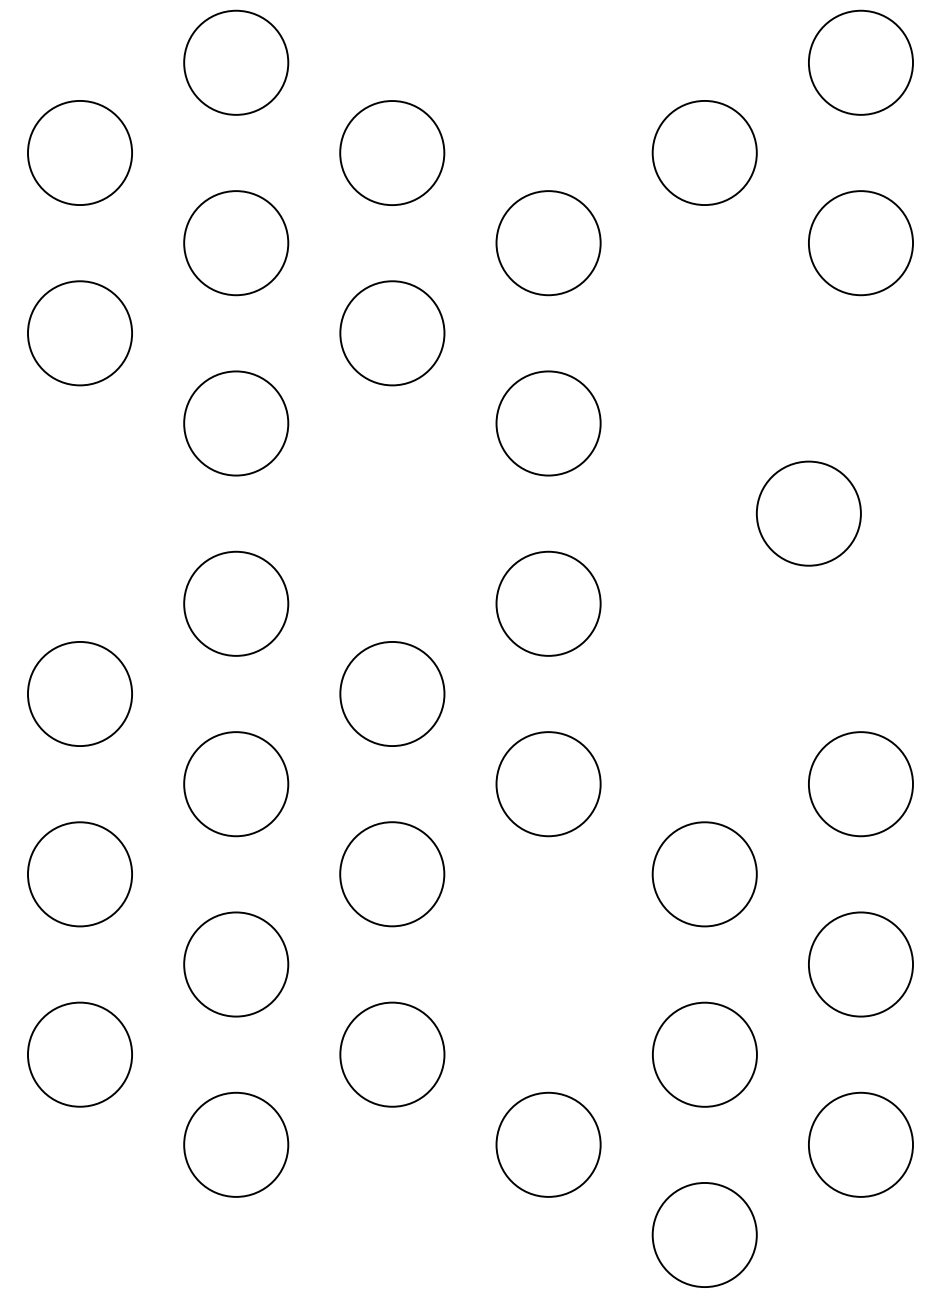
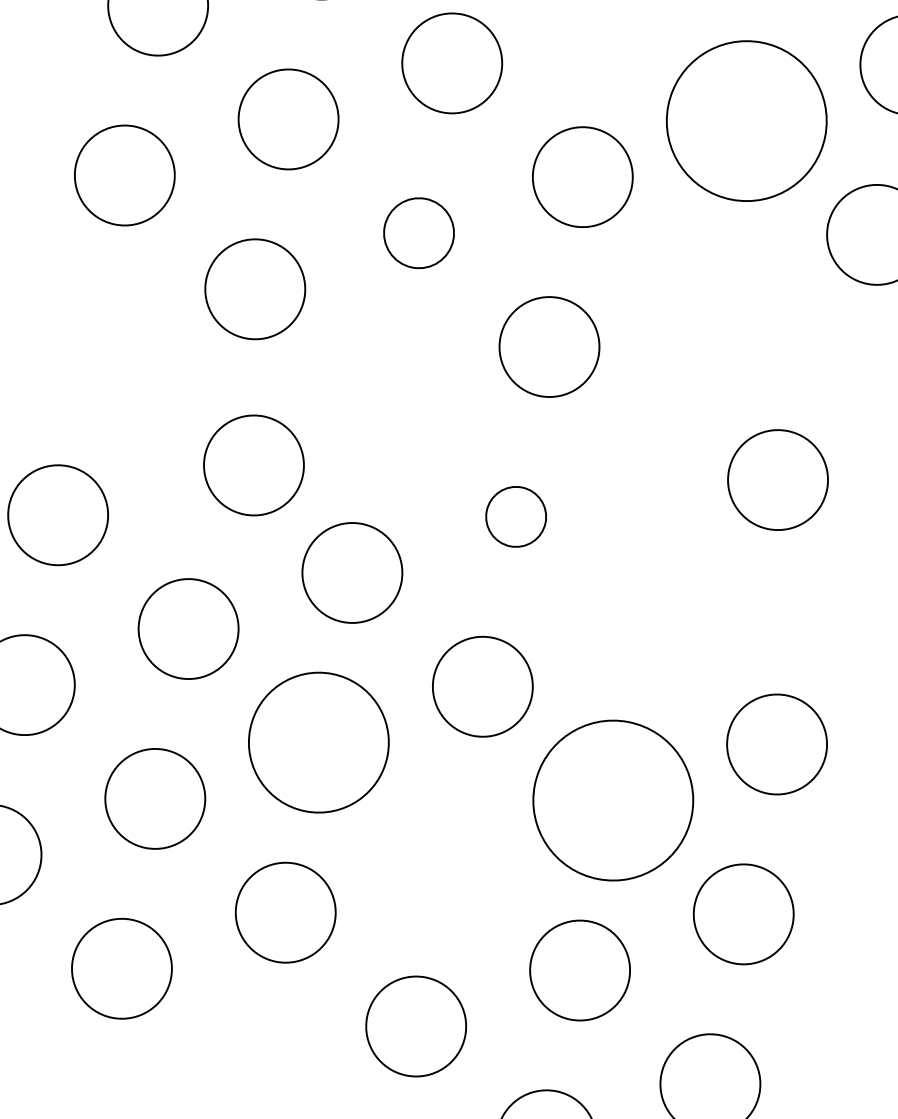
circle: (704, 152) -> (746, 120), size x1.6
circle: (392, 333) -> (419, 233), size x0.7
circle: (236, 603) -> (254, 465), moved
circle: (548, 603) -> (516, 516), size x0.6
circle: (392, 874) -> (319, 743), size x1.4
circle: (704, 874) -> (613, 800), size x1.6

